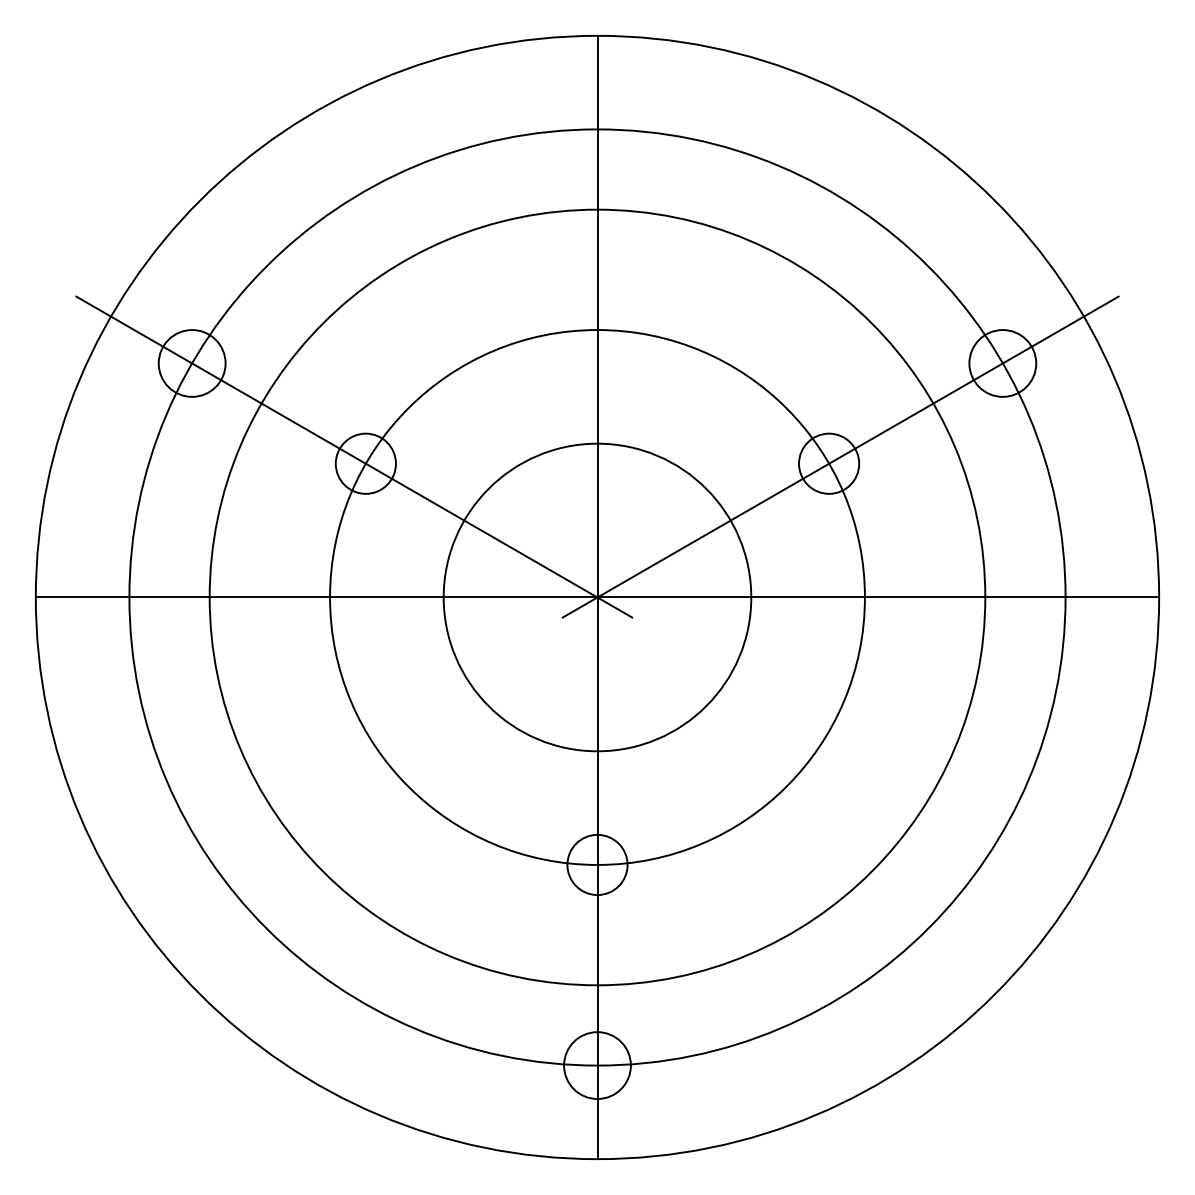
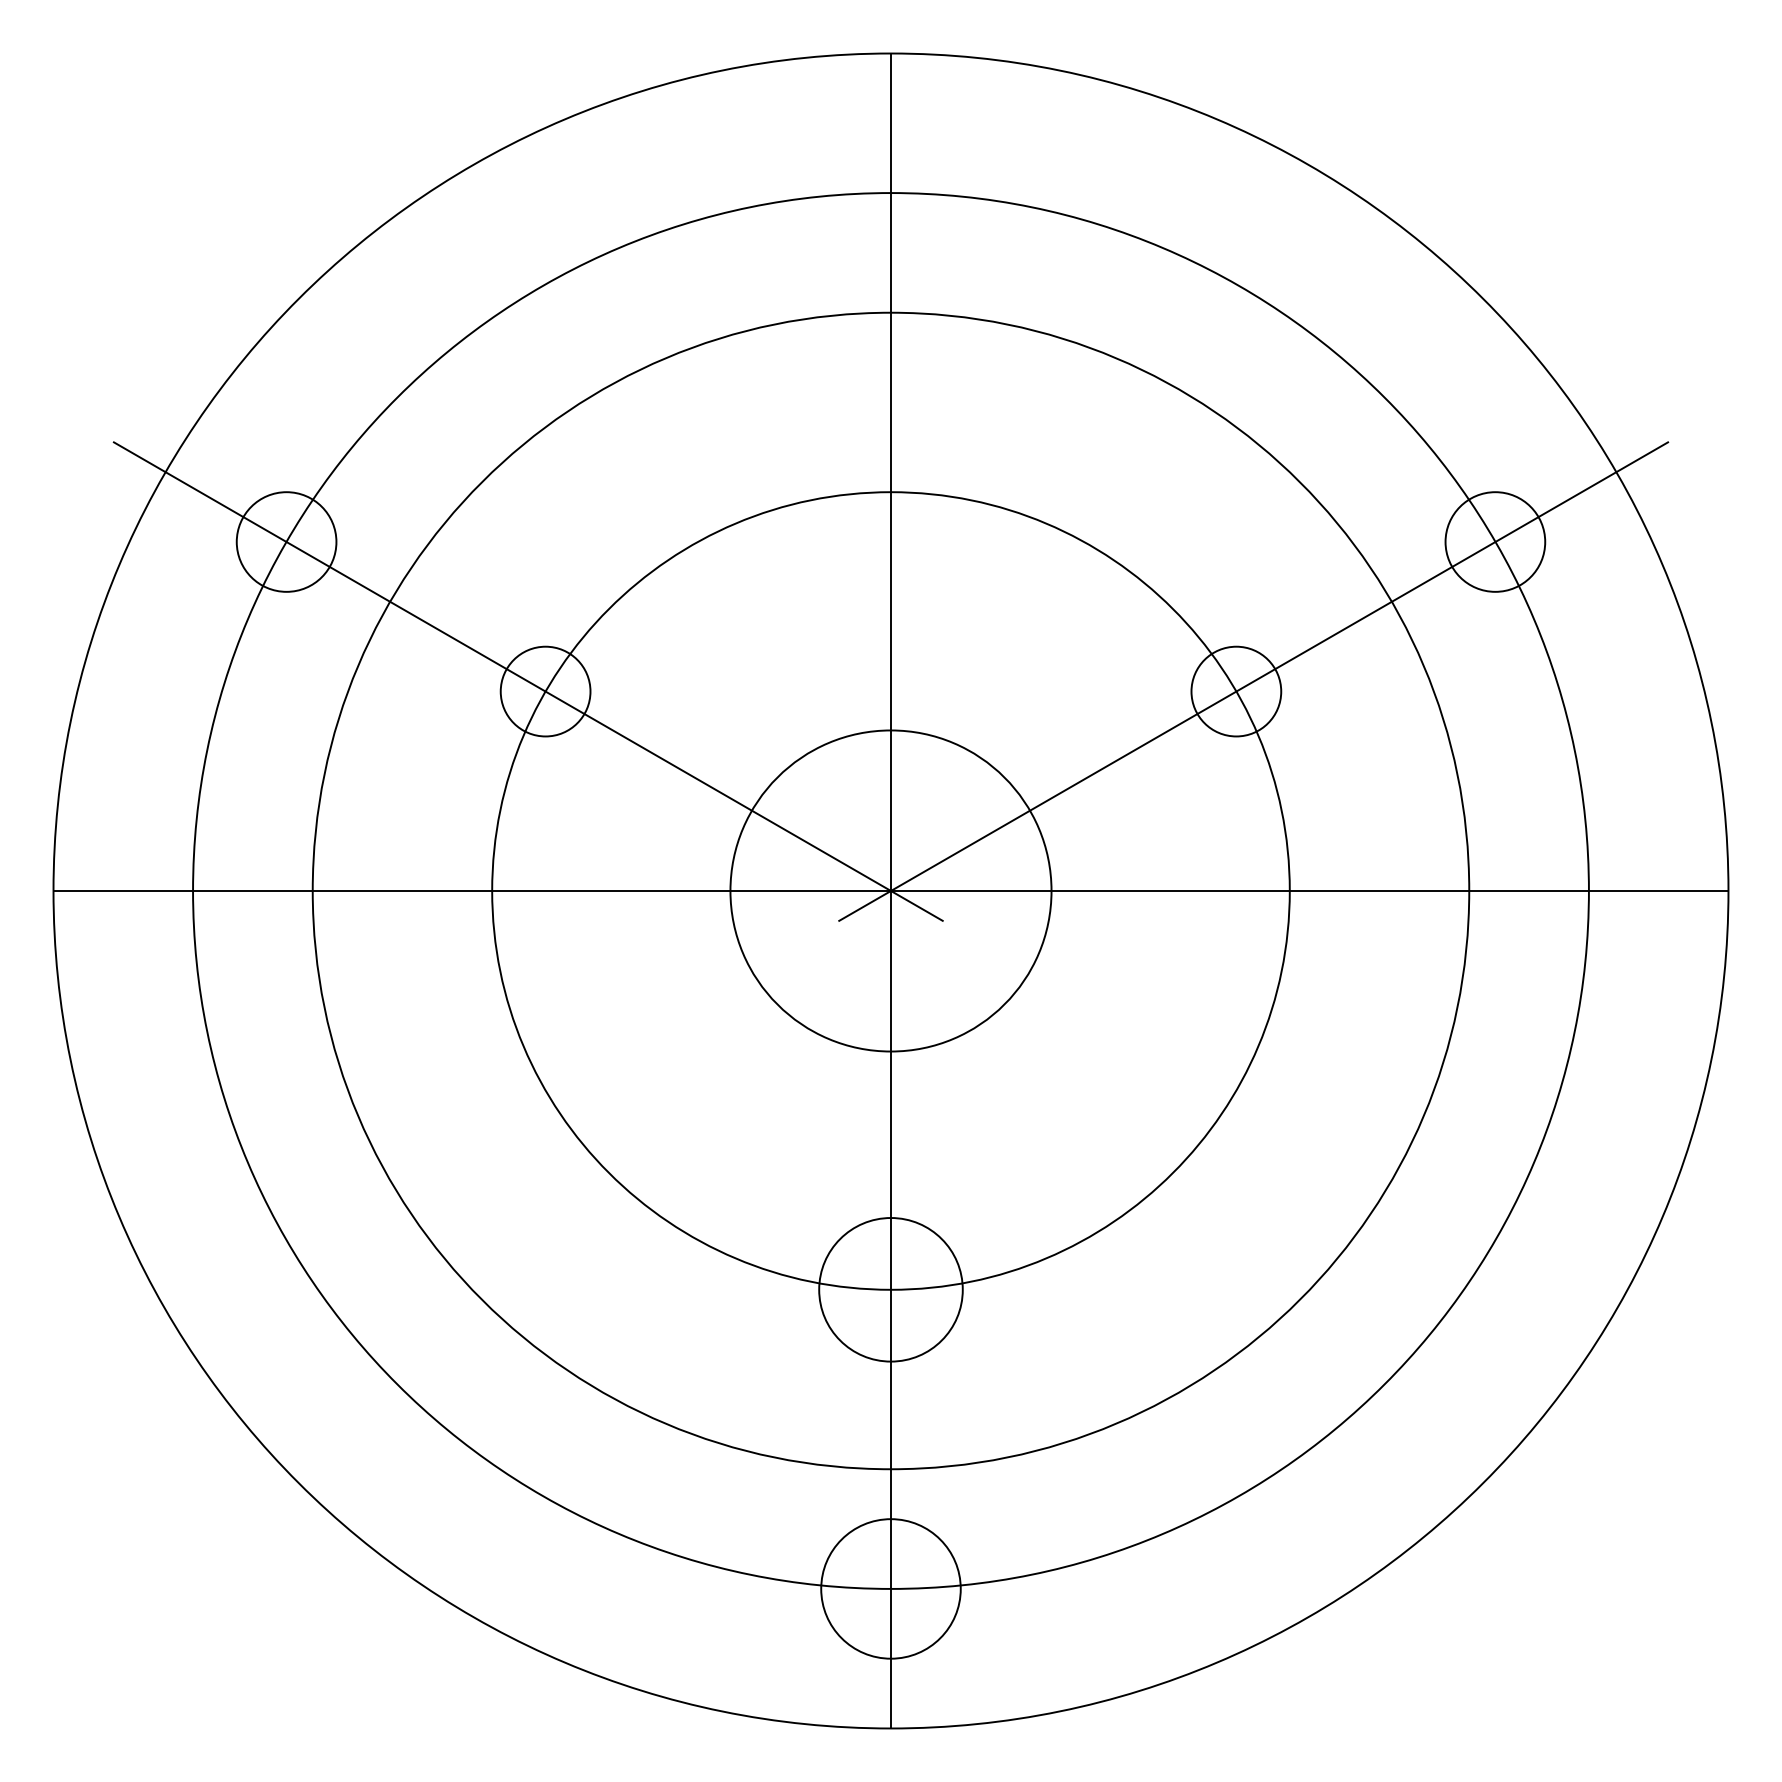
circle: (597, 597) -> (891, 891), size x0.7
circle: (597, 864) -> (891, 1289), size x1.6
circle: (597, 1065) -> (891, 1588), size x1.4

